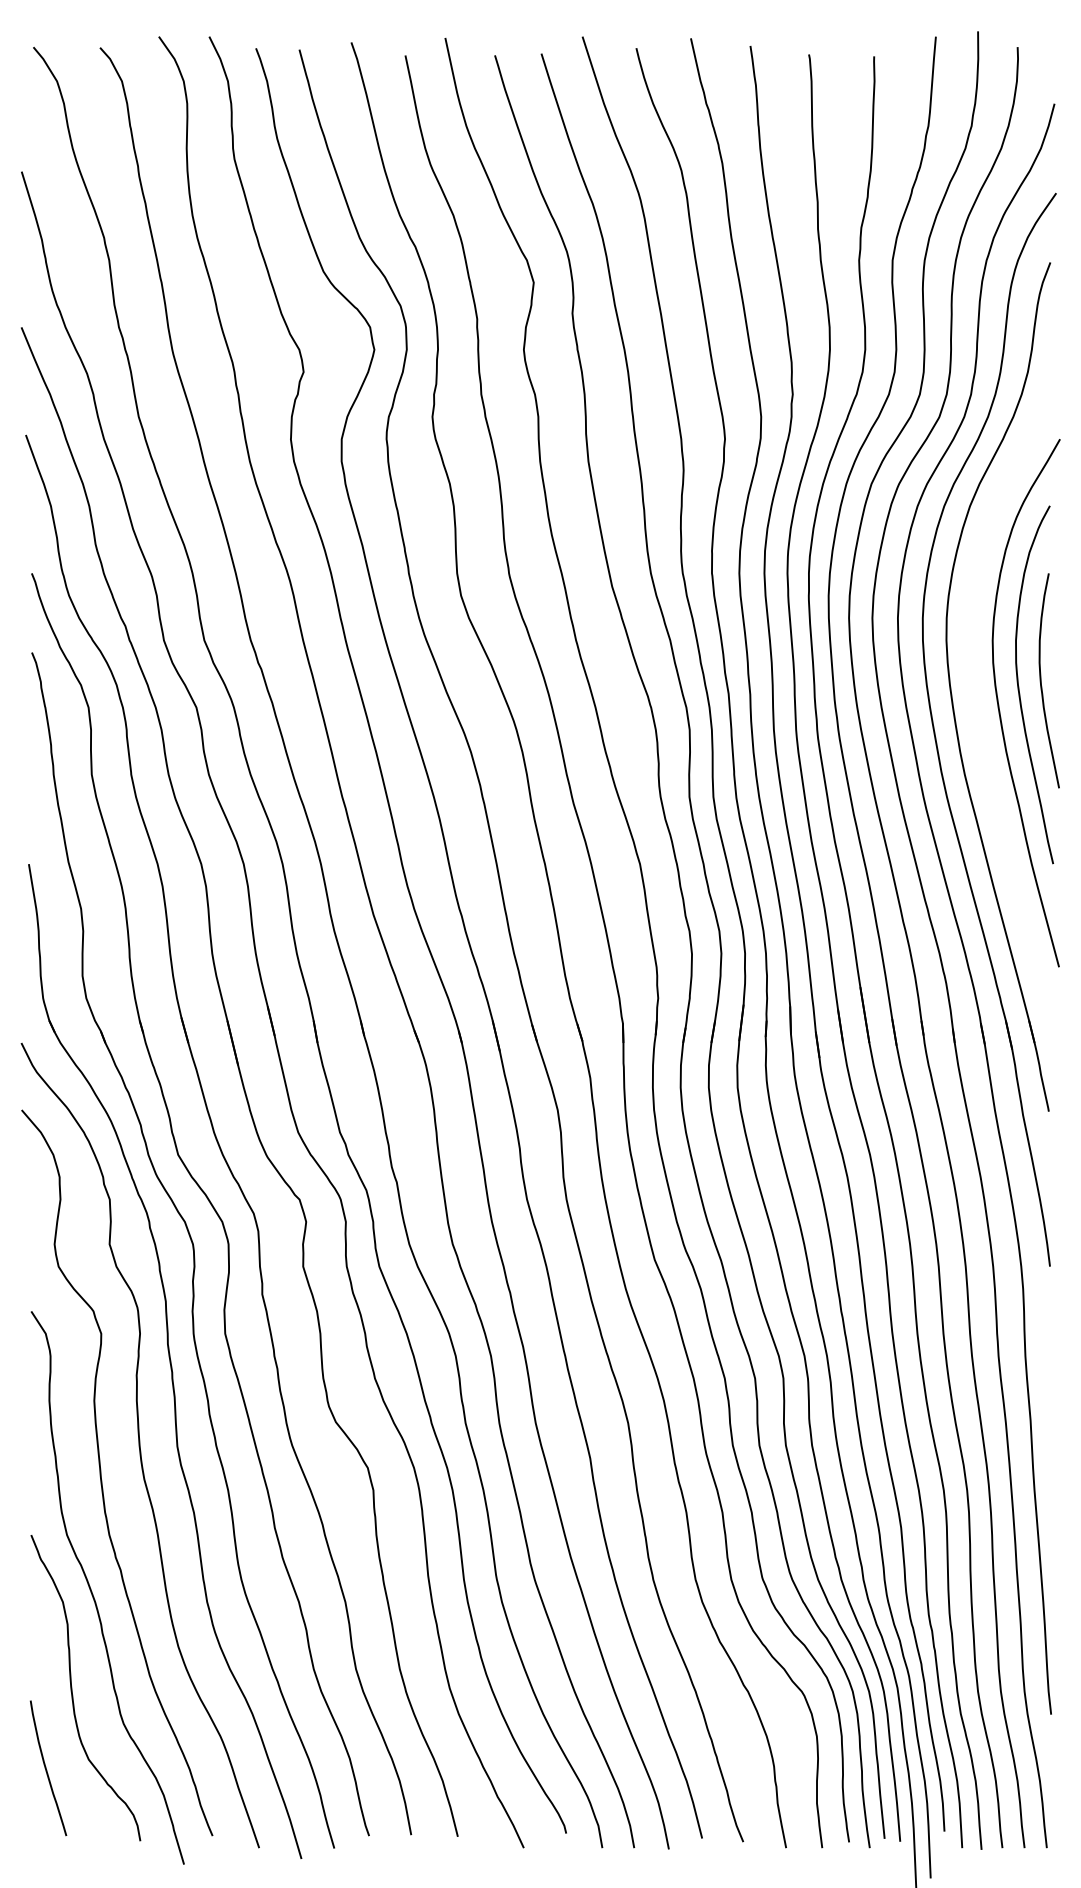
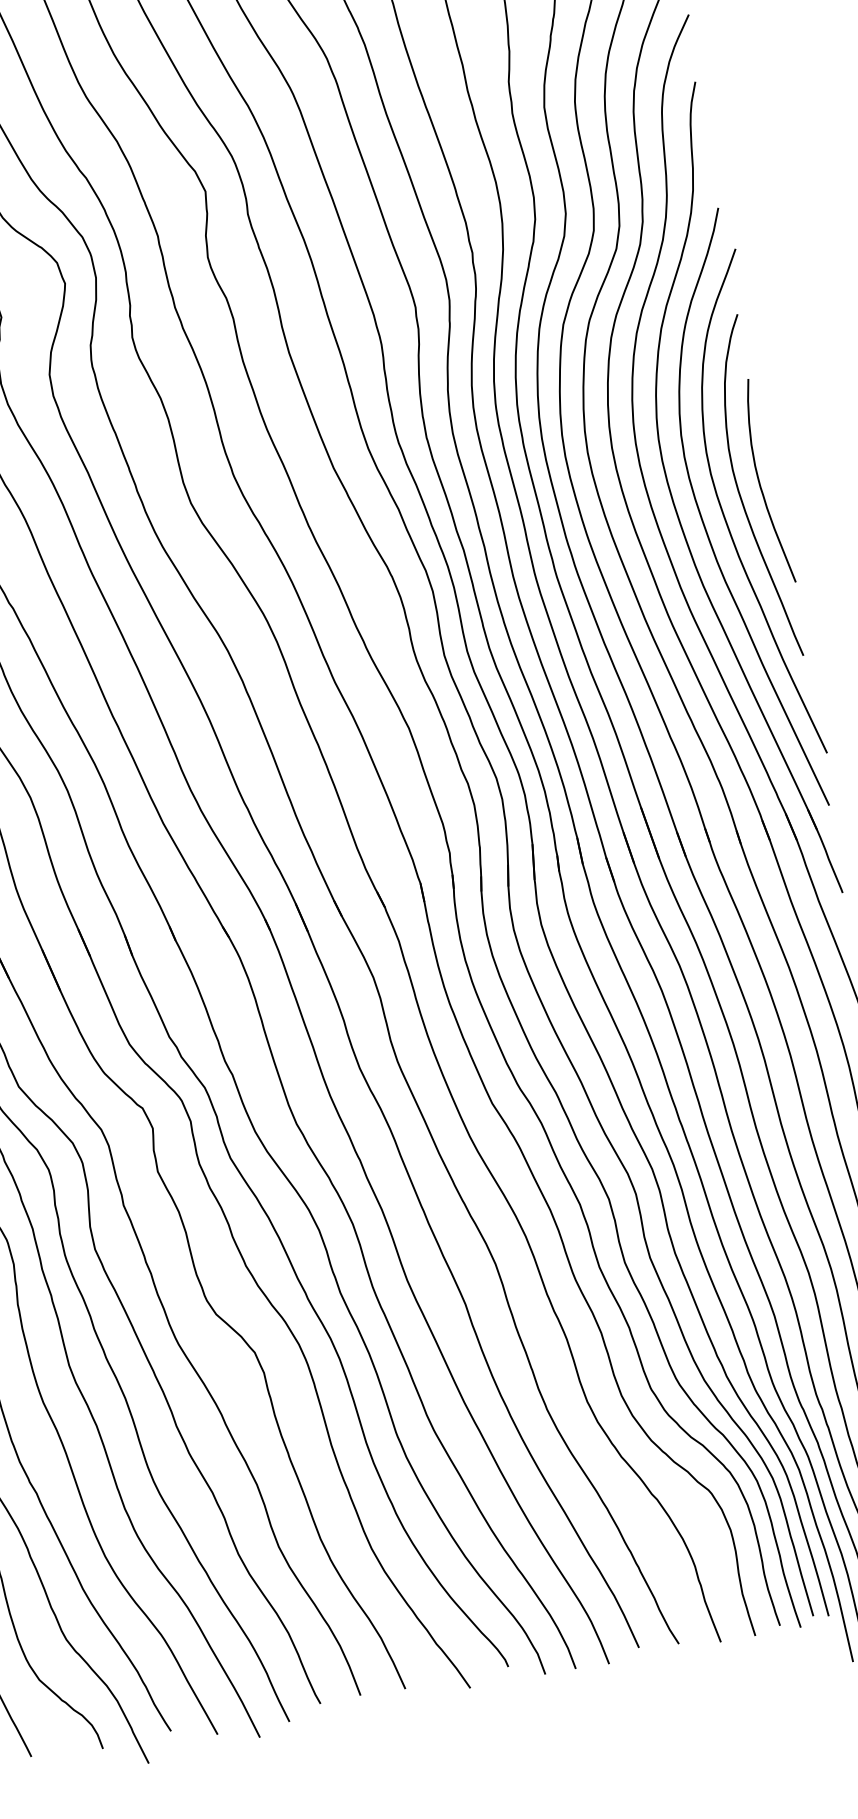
curve: (977, 709) -> (704, 521), added

